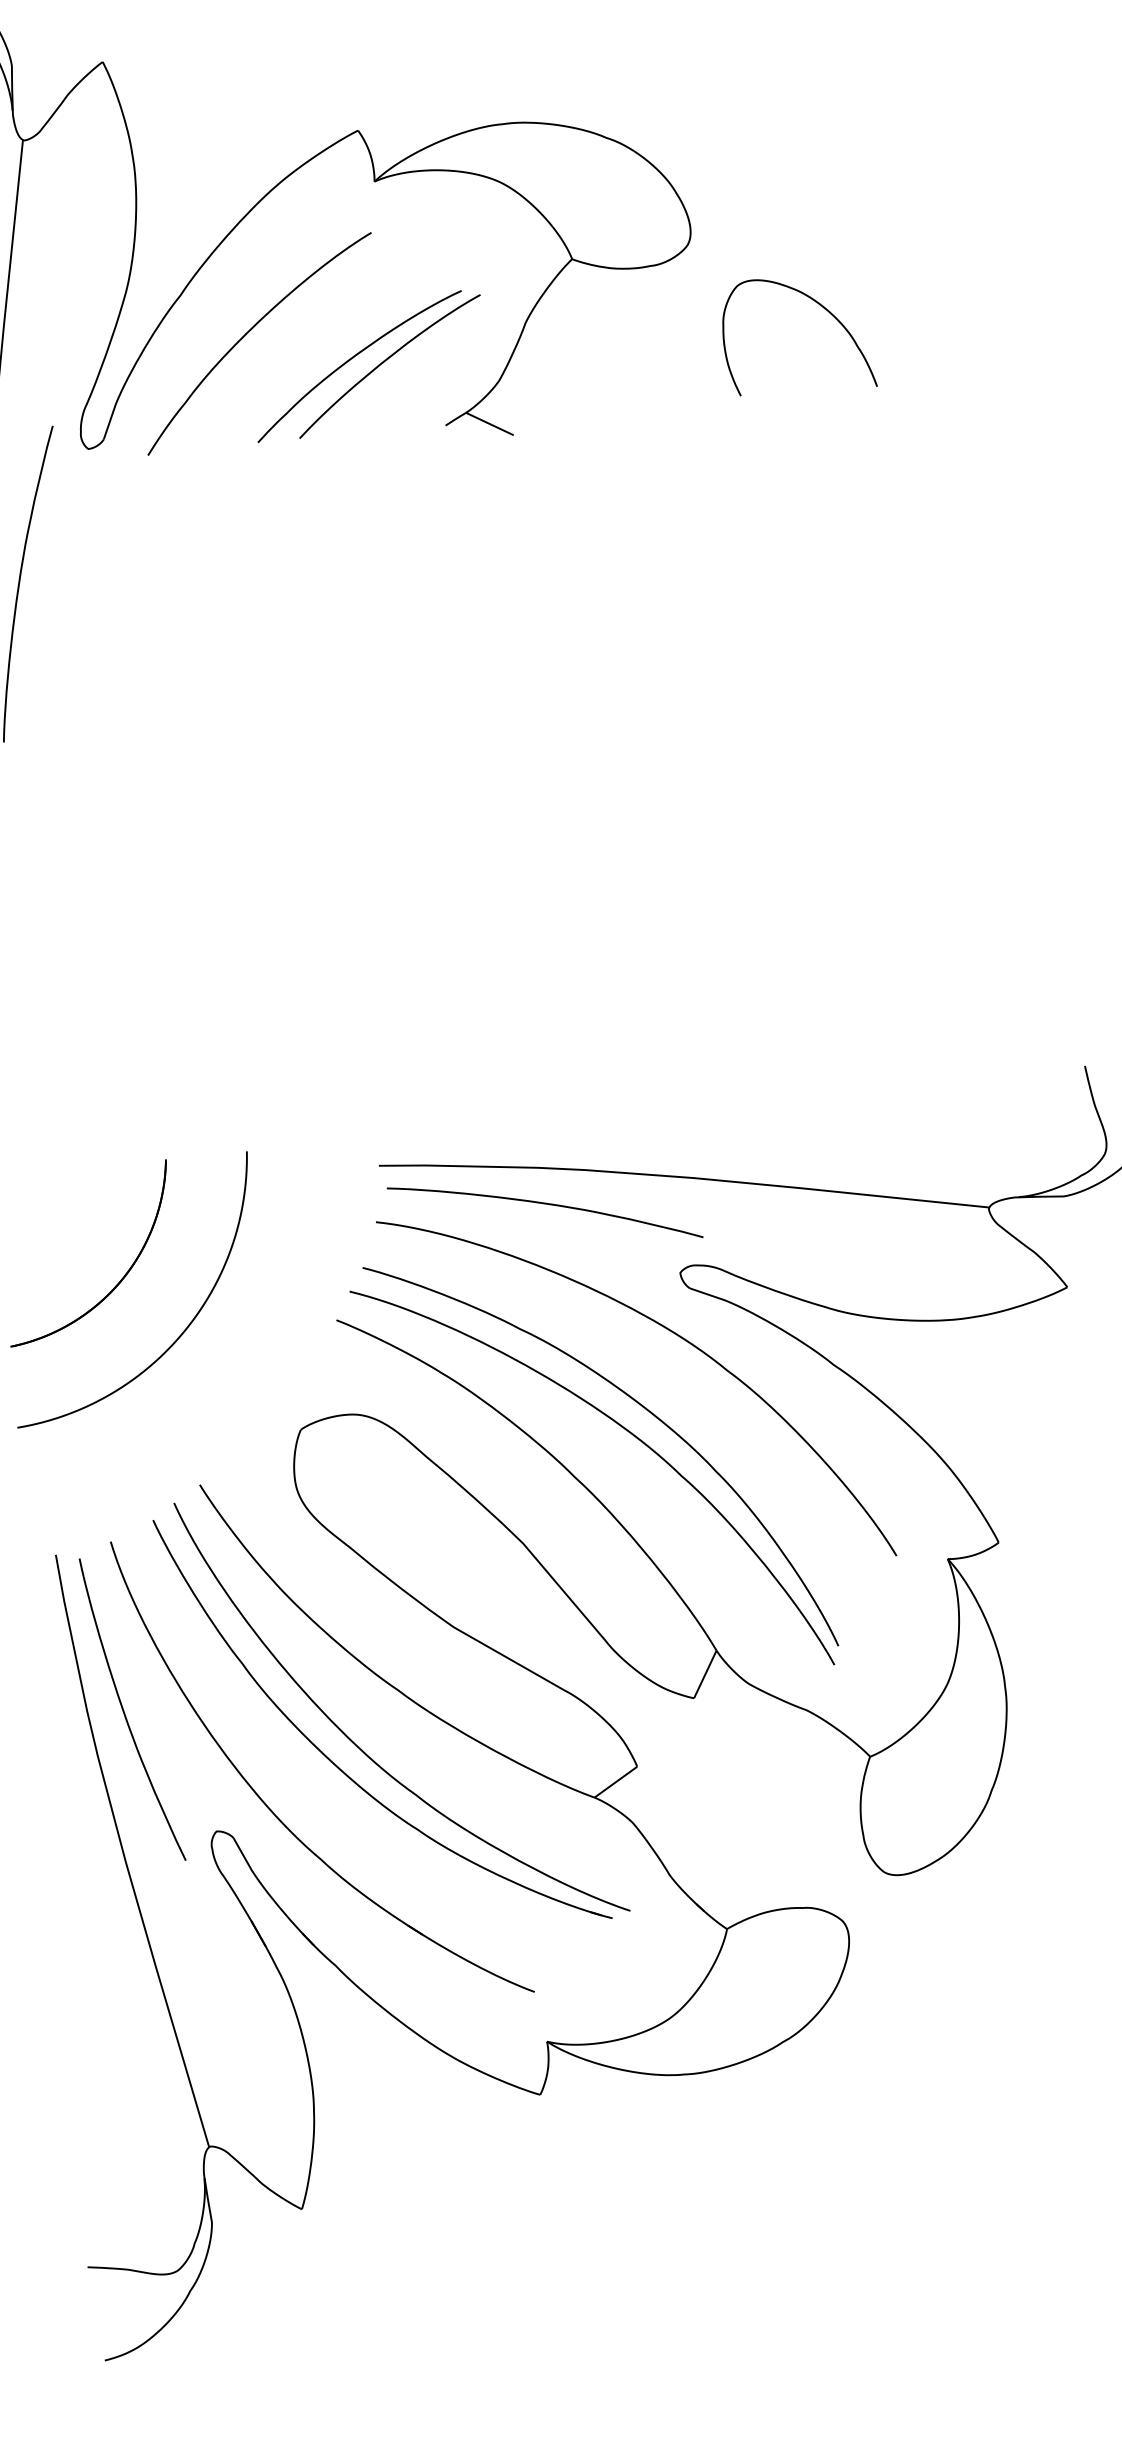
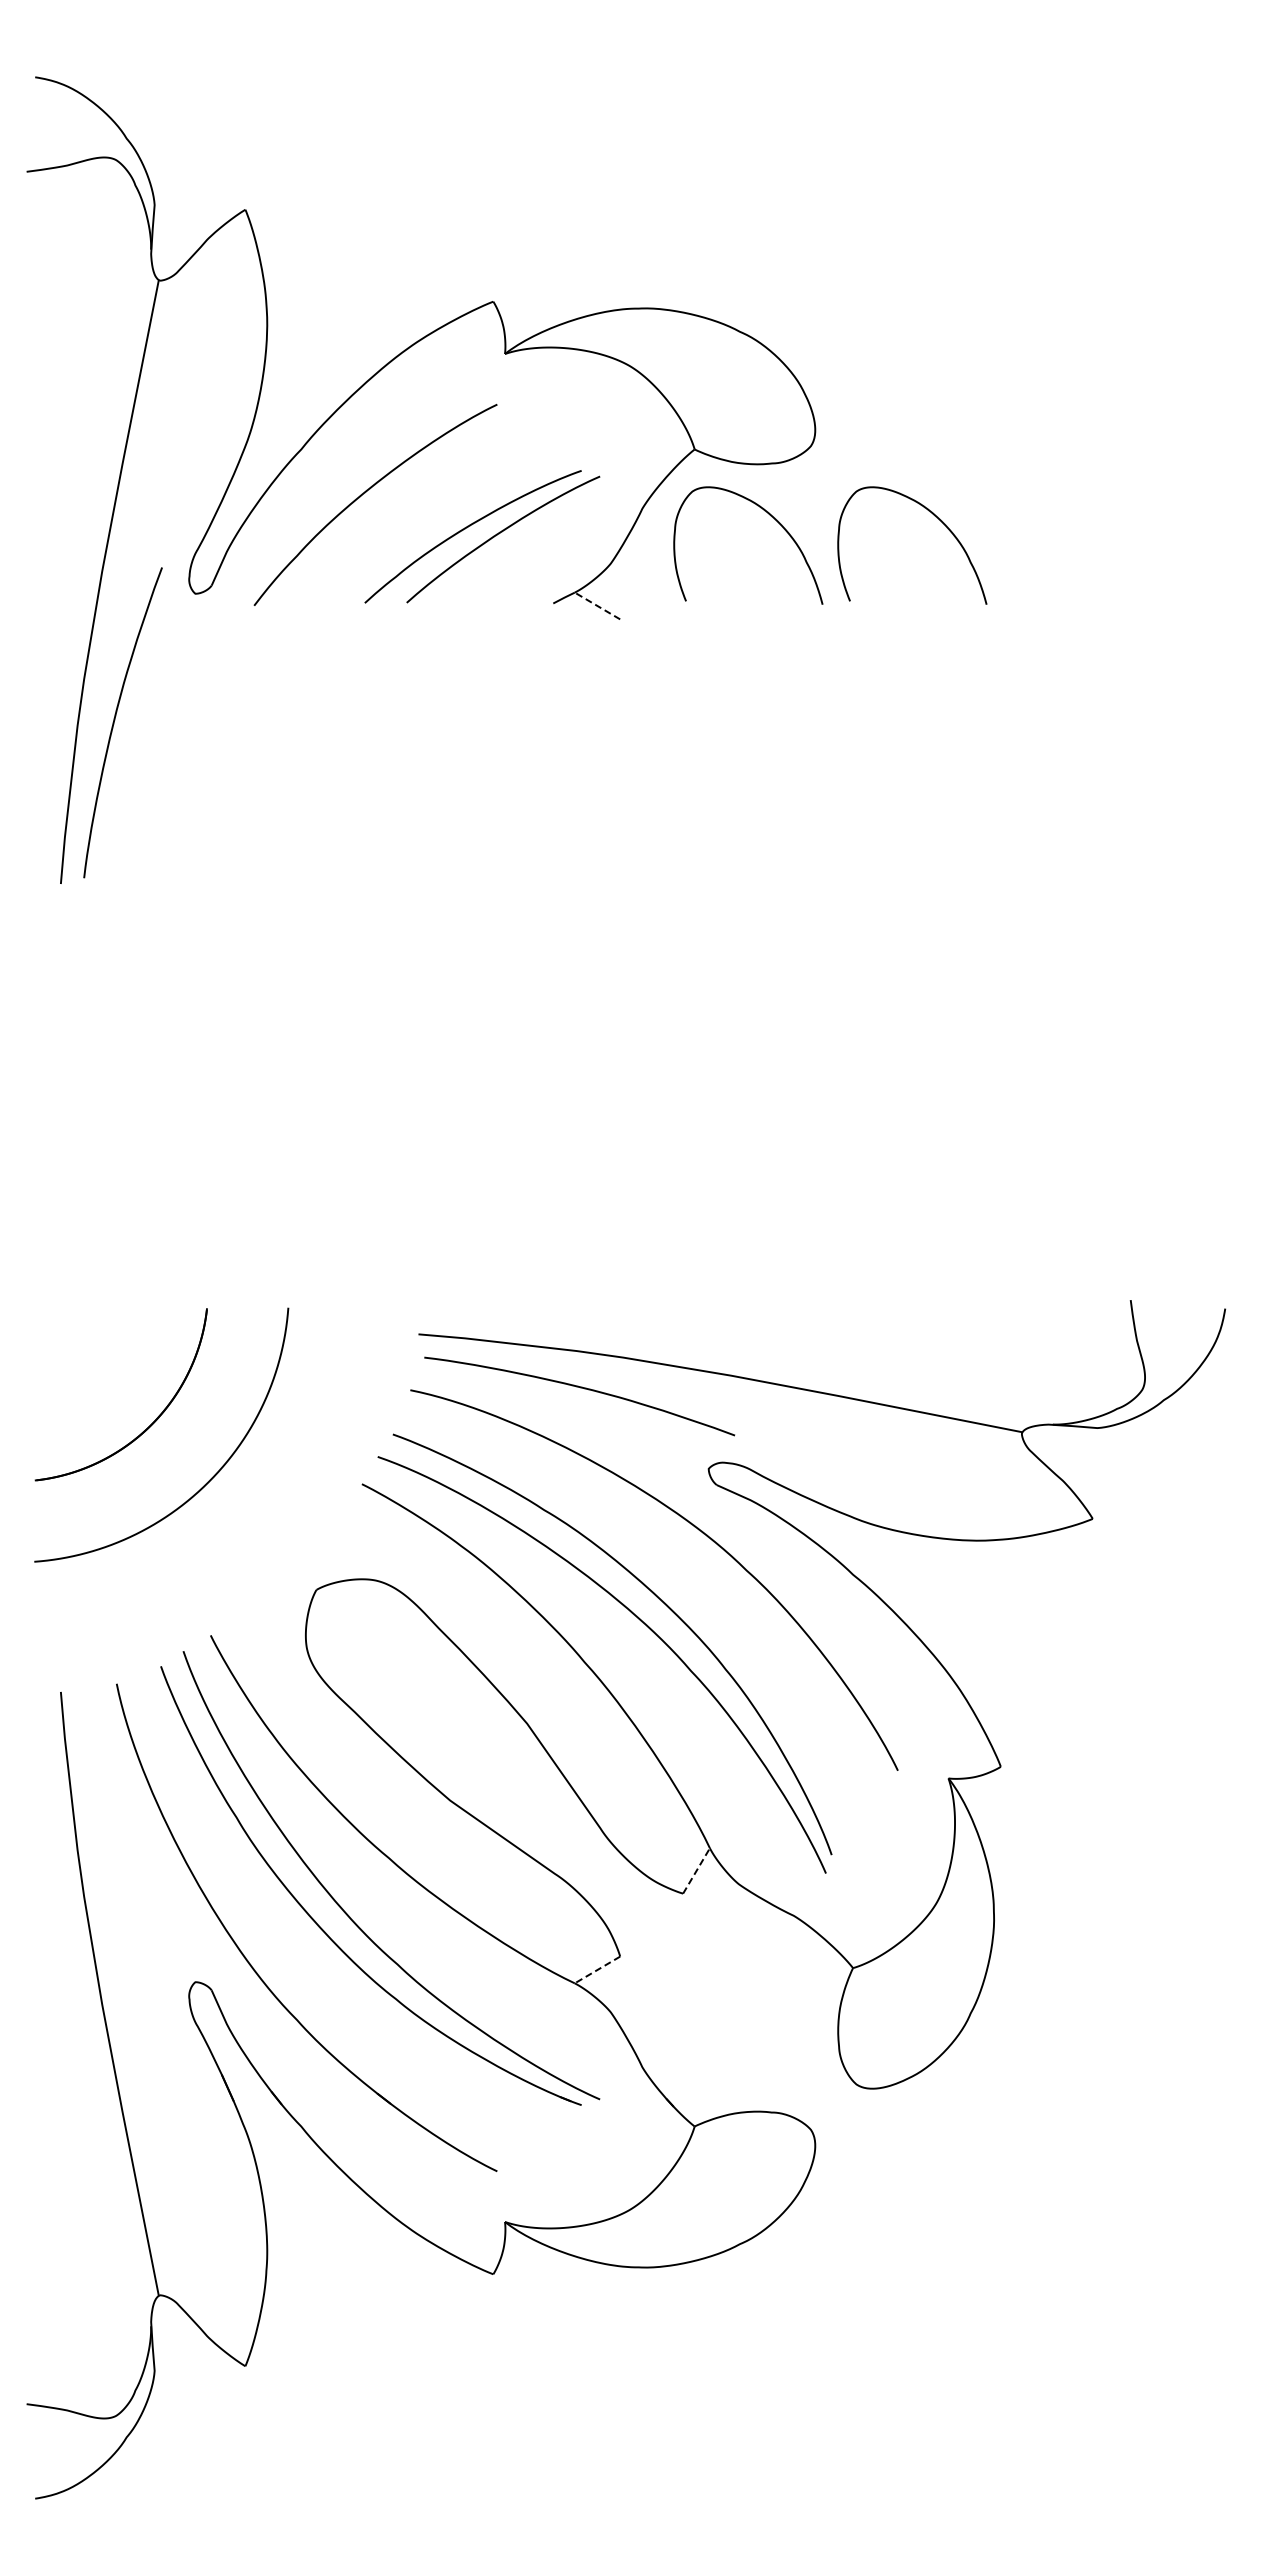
curve: (653, 318) -> (770, 516), added
line: (489, 423) -> (597, 605), solid -> dashed
line: (705, 1673) -> (696, 1870), solid -> dashed
curve: (125, 1712) -> (115, 1855), removed
line: (615, 1782) -> (597, 1970), solid -> dashed

